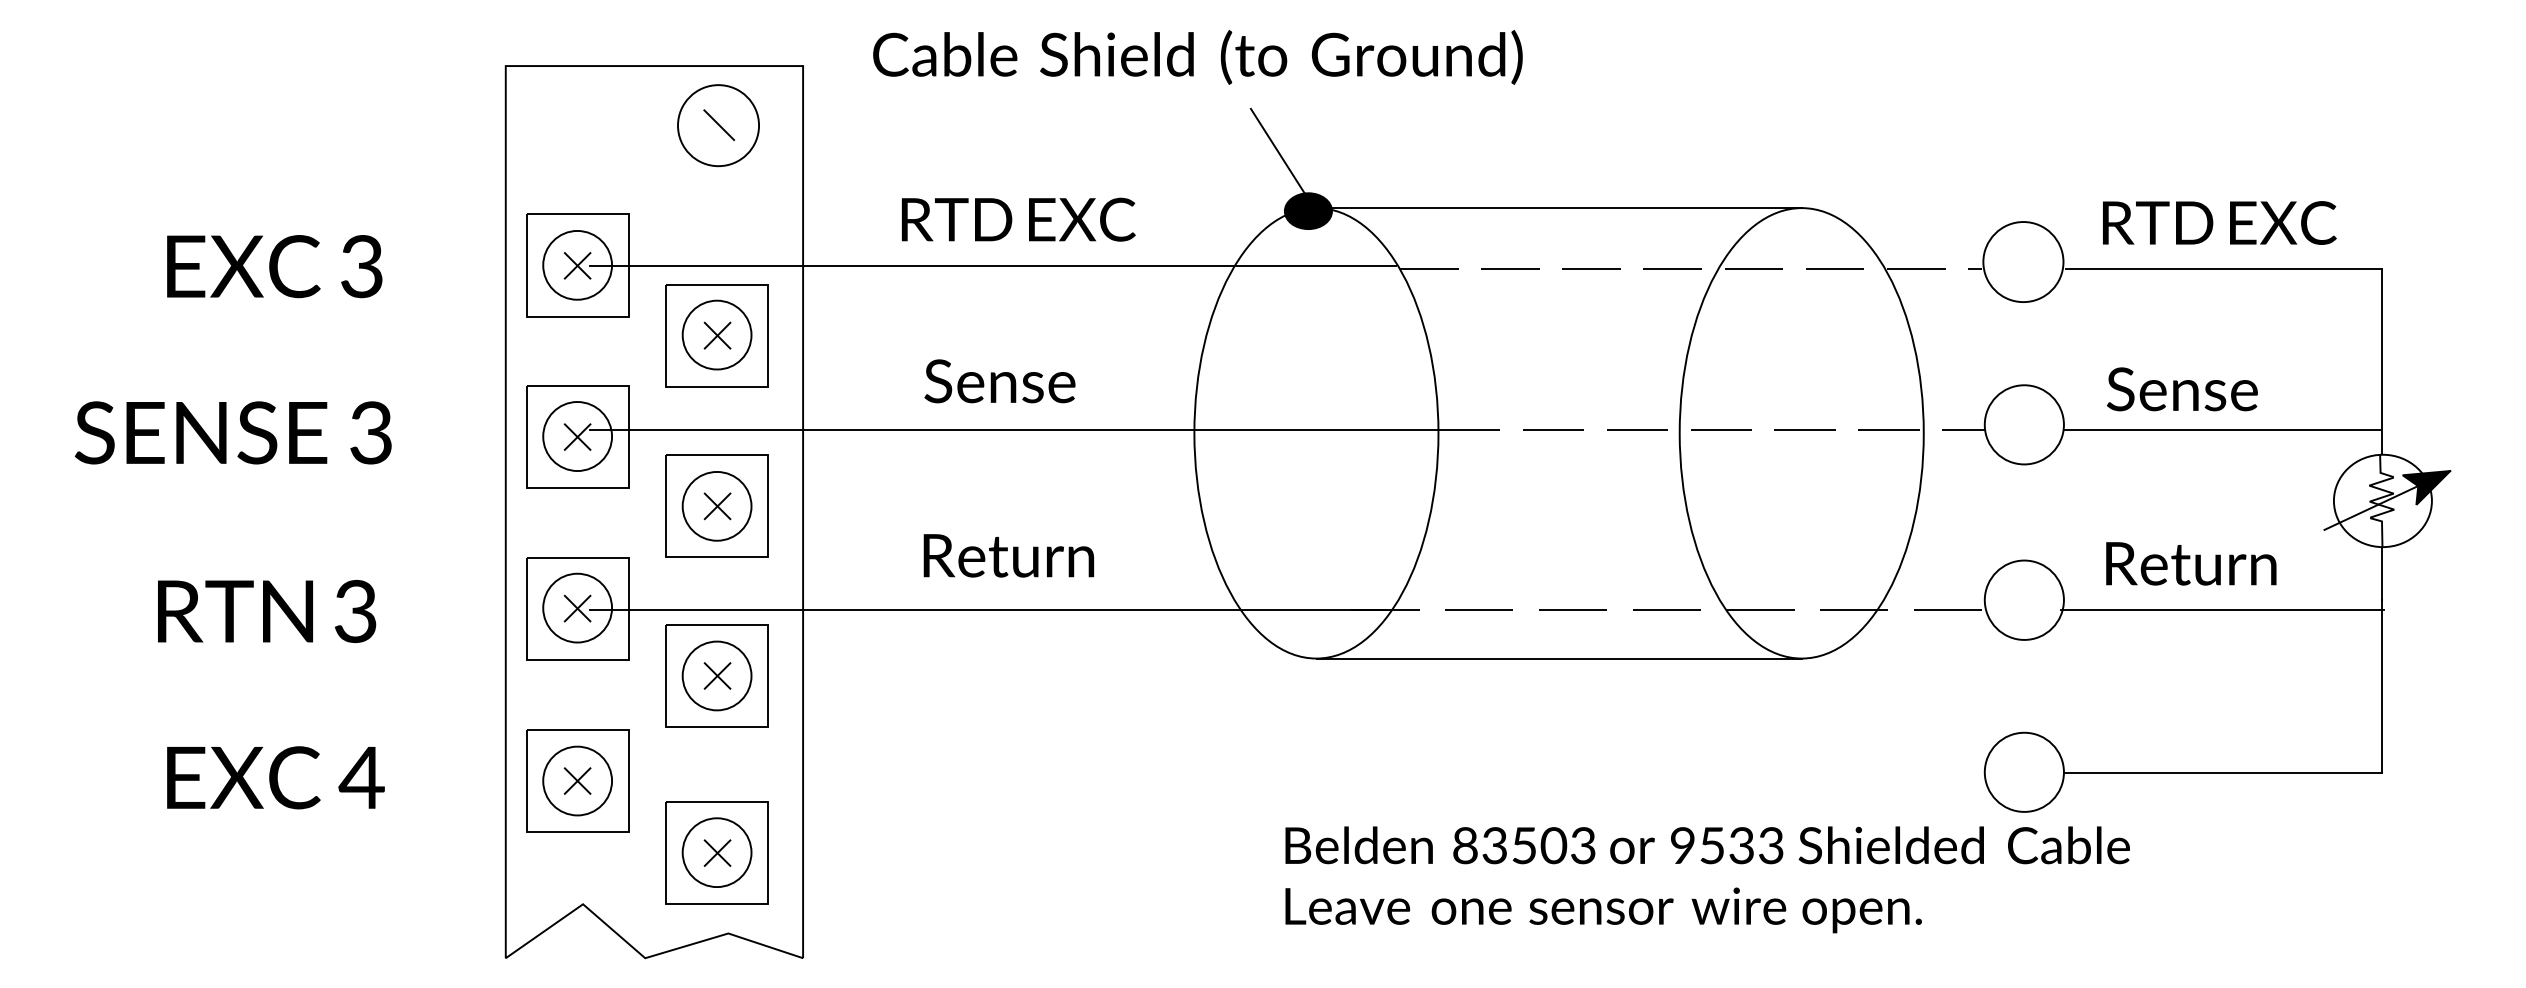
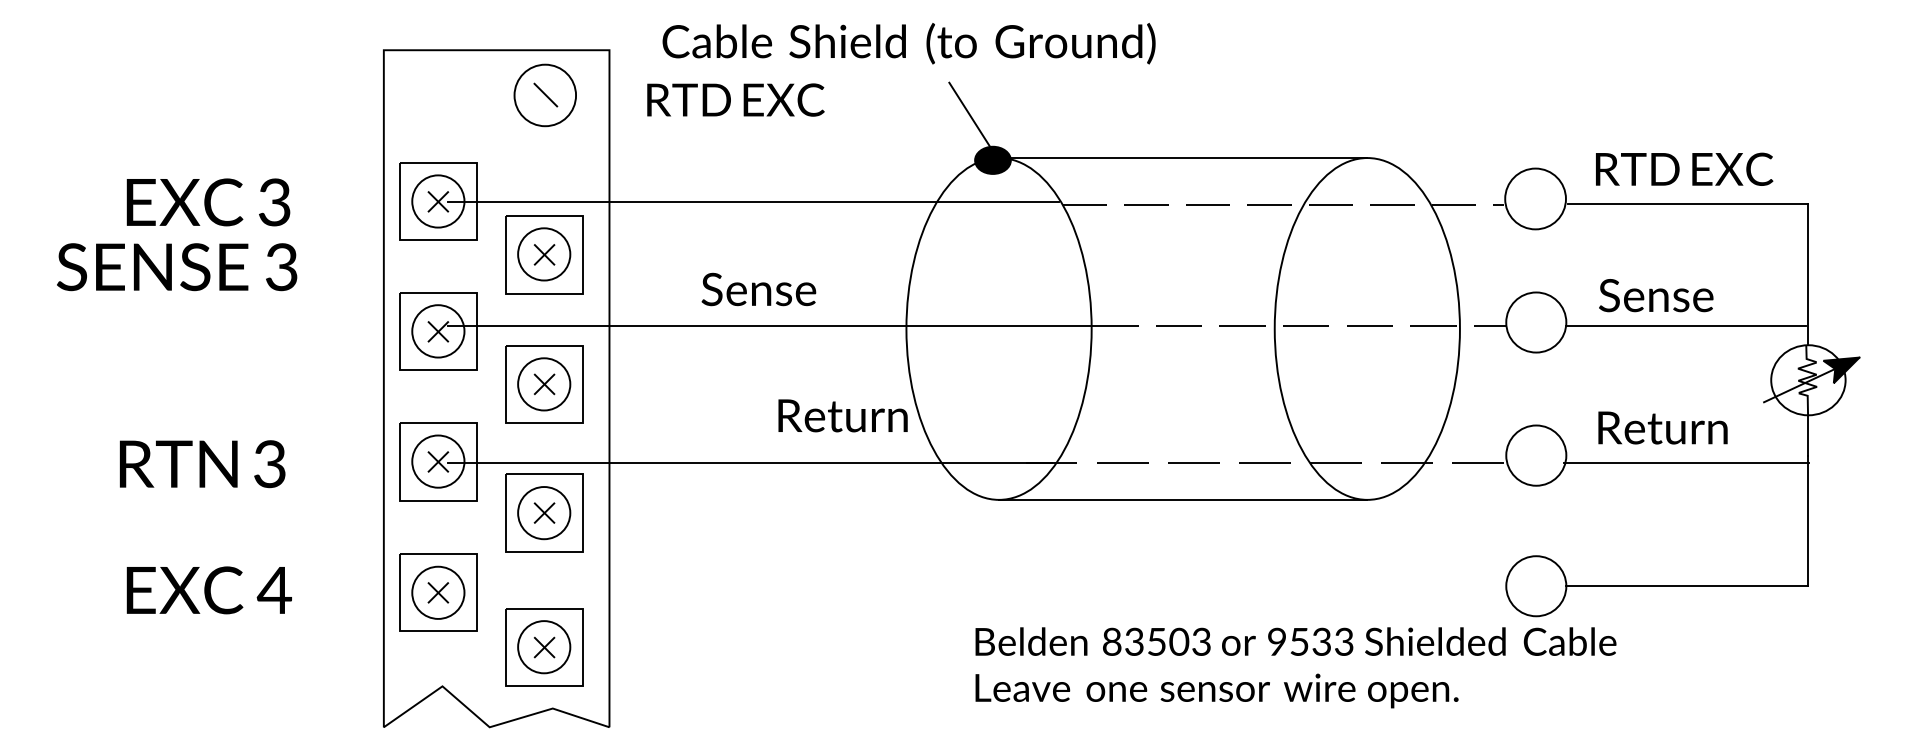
text: (1018, 219) -> (735, 99), moved
text: (232, 432) -> (176, 266), moved
text: (1008, 555) -> (842, 415), moved

